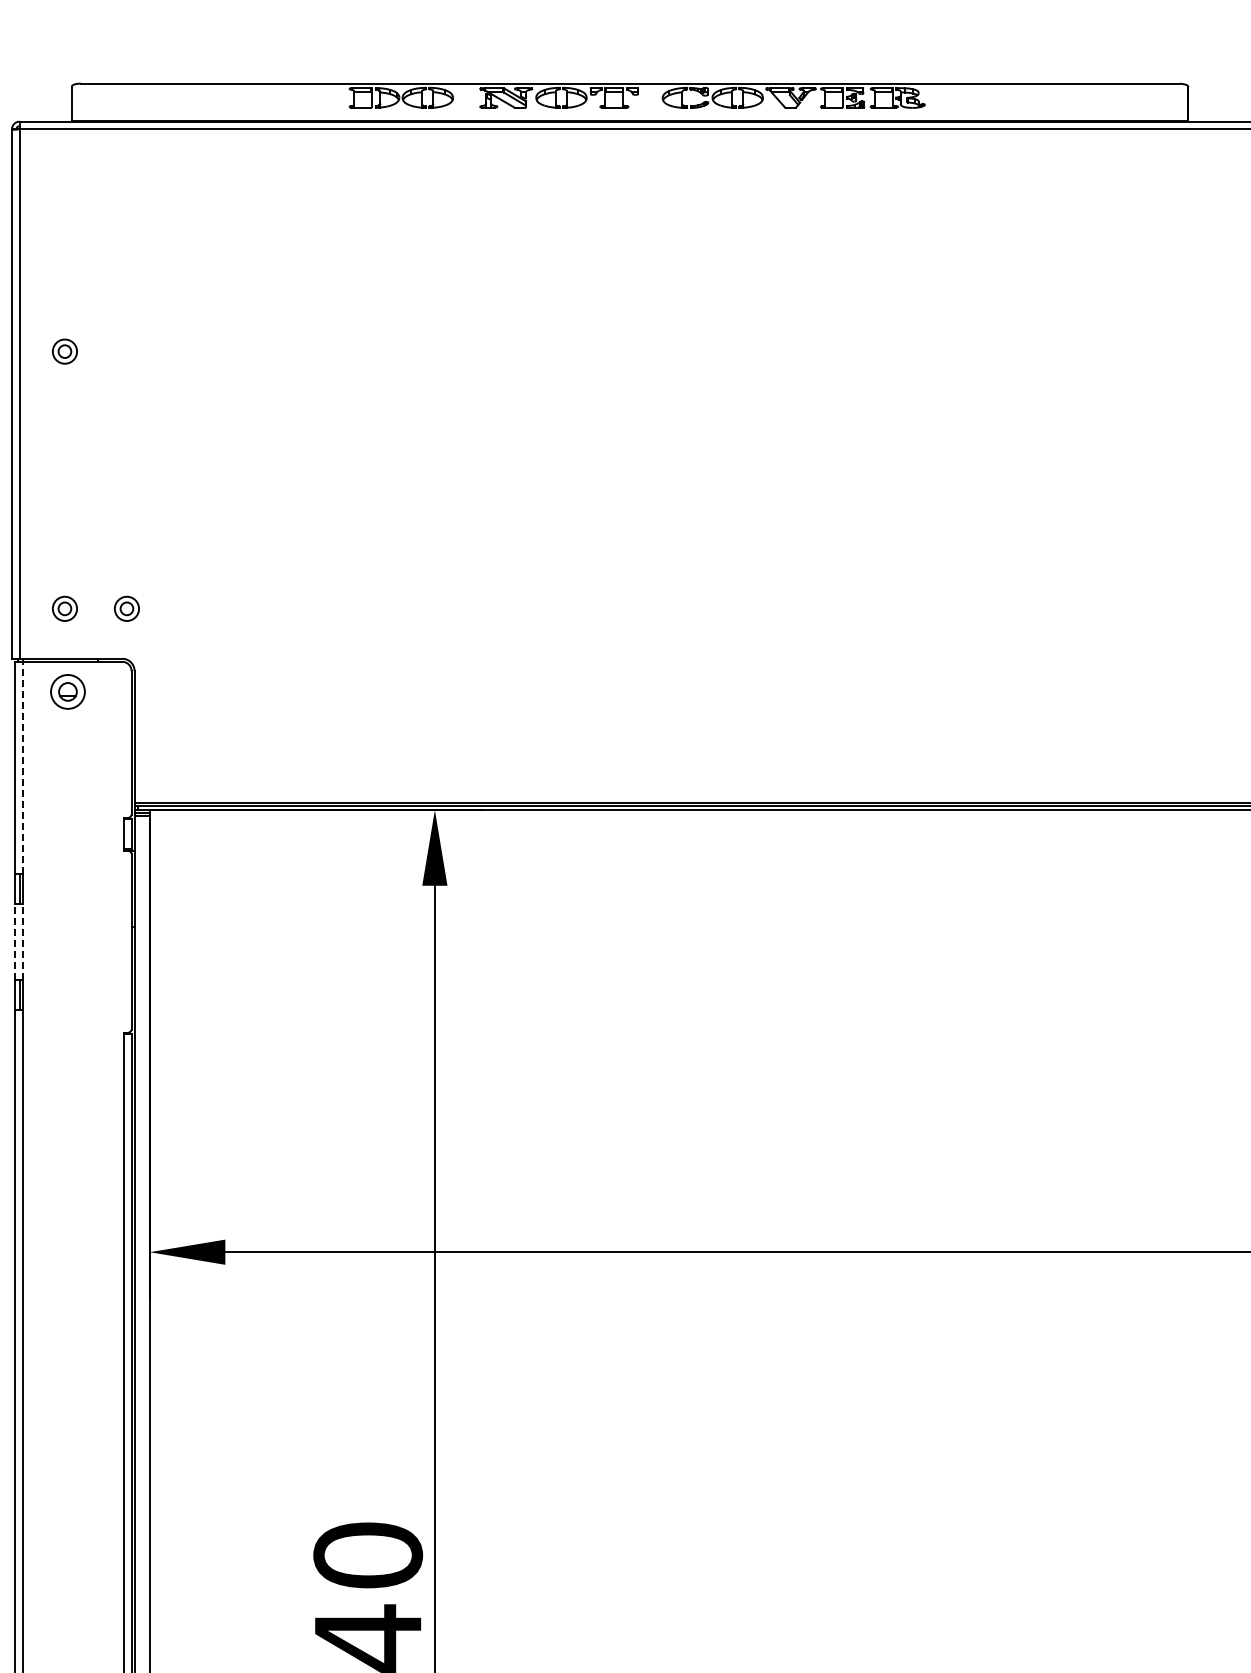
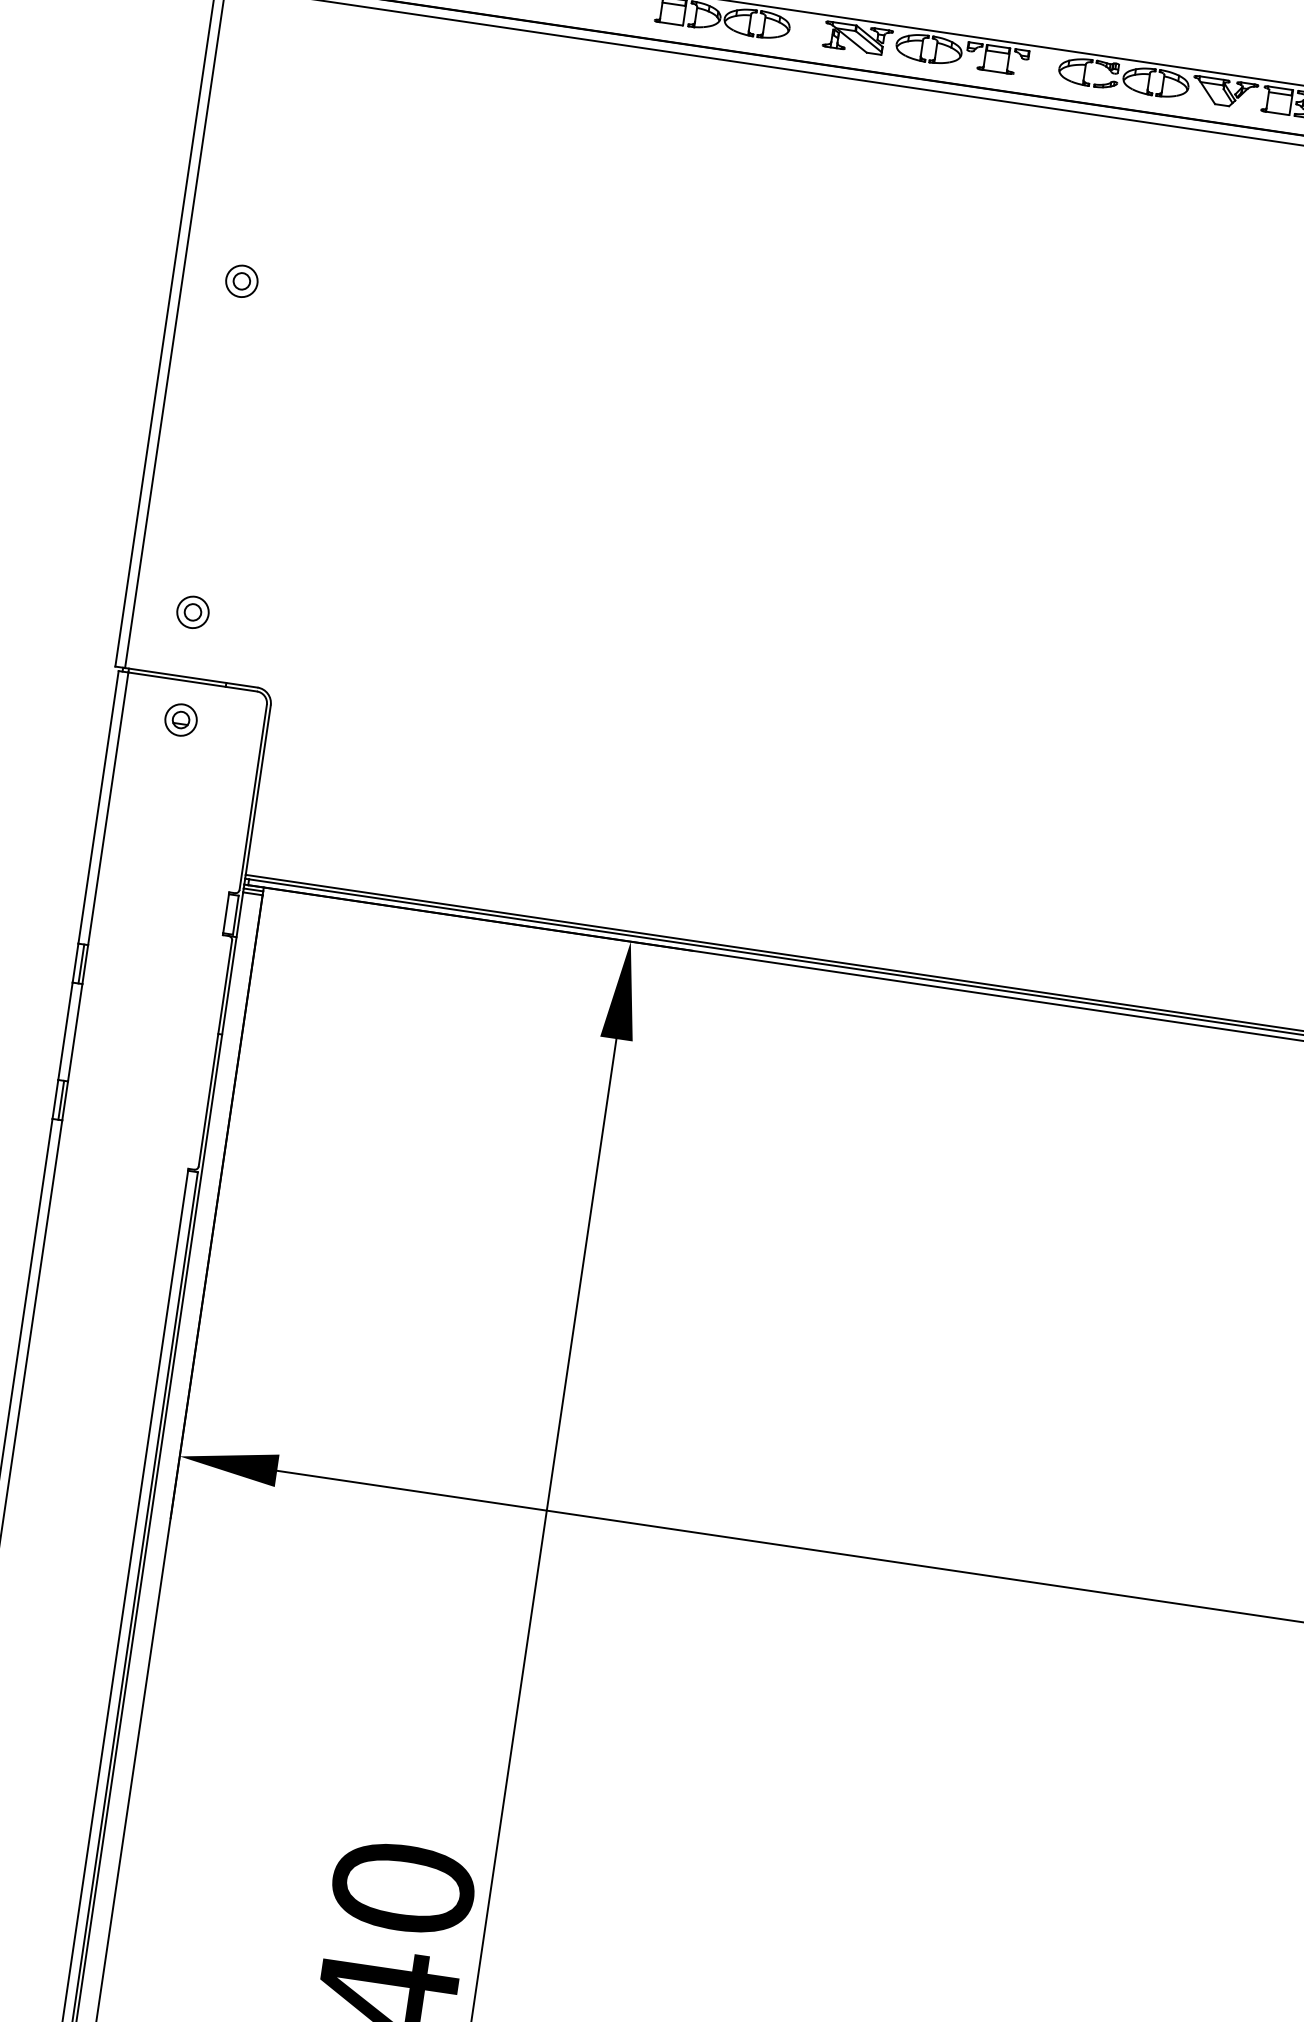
part: (126, 608) -> (272, 623), removed
part: (67, 692) -> (180, 720), size x0.71
line: (22, 767) -> (108, 808), dashed -> solid
line: (15, 941) -> (66, 1031), dashed -> solid
line: (22, 941) -> (75, 1032), dashed -> solid

